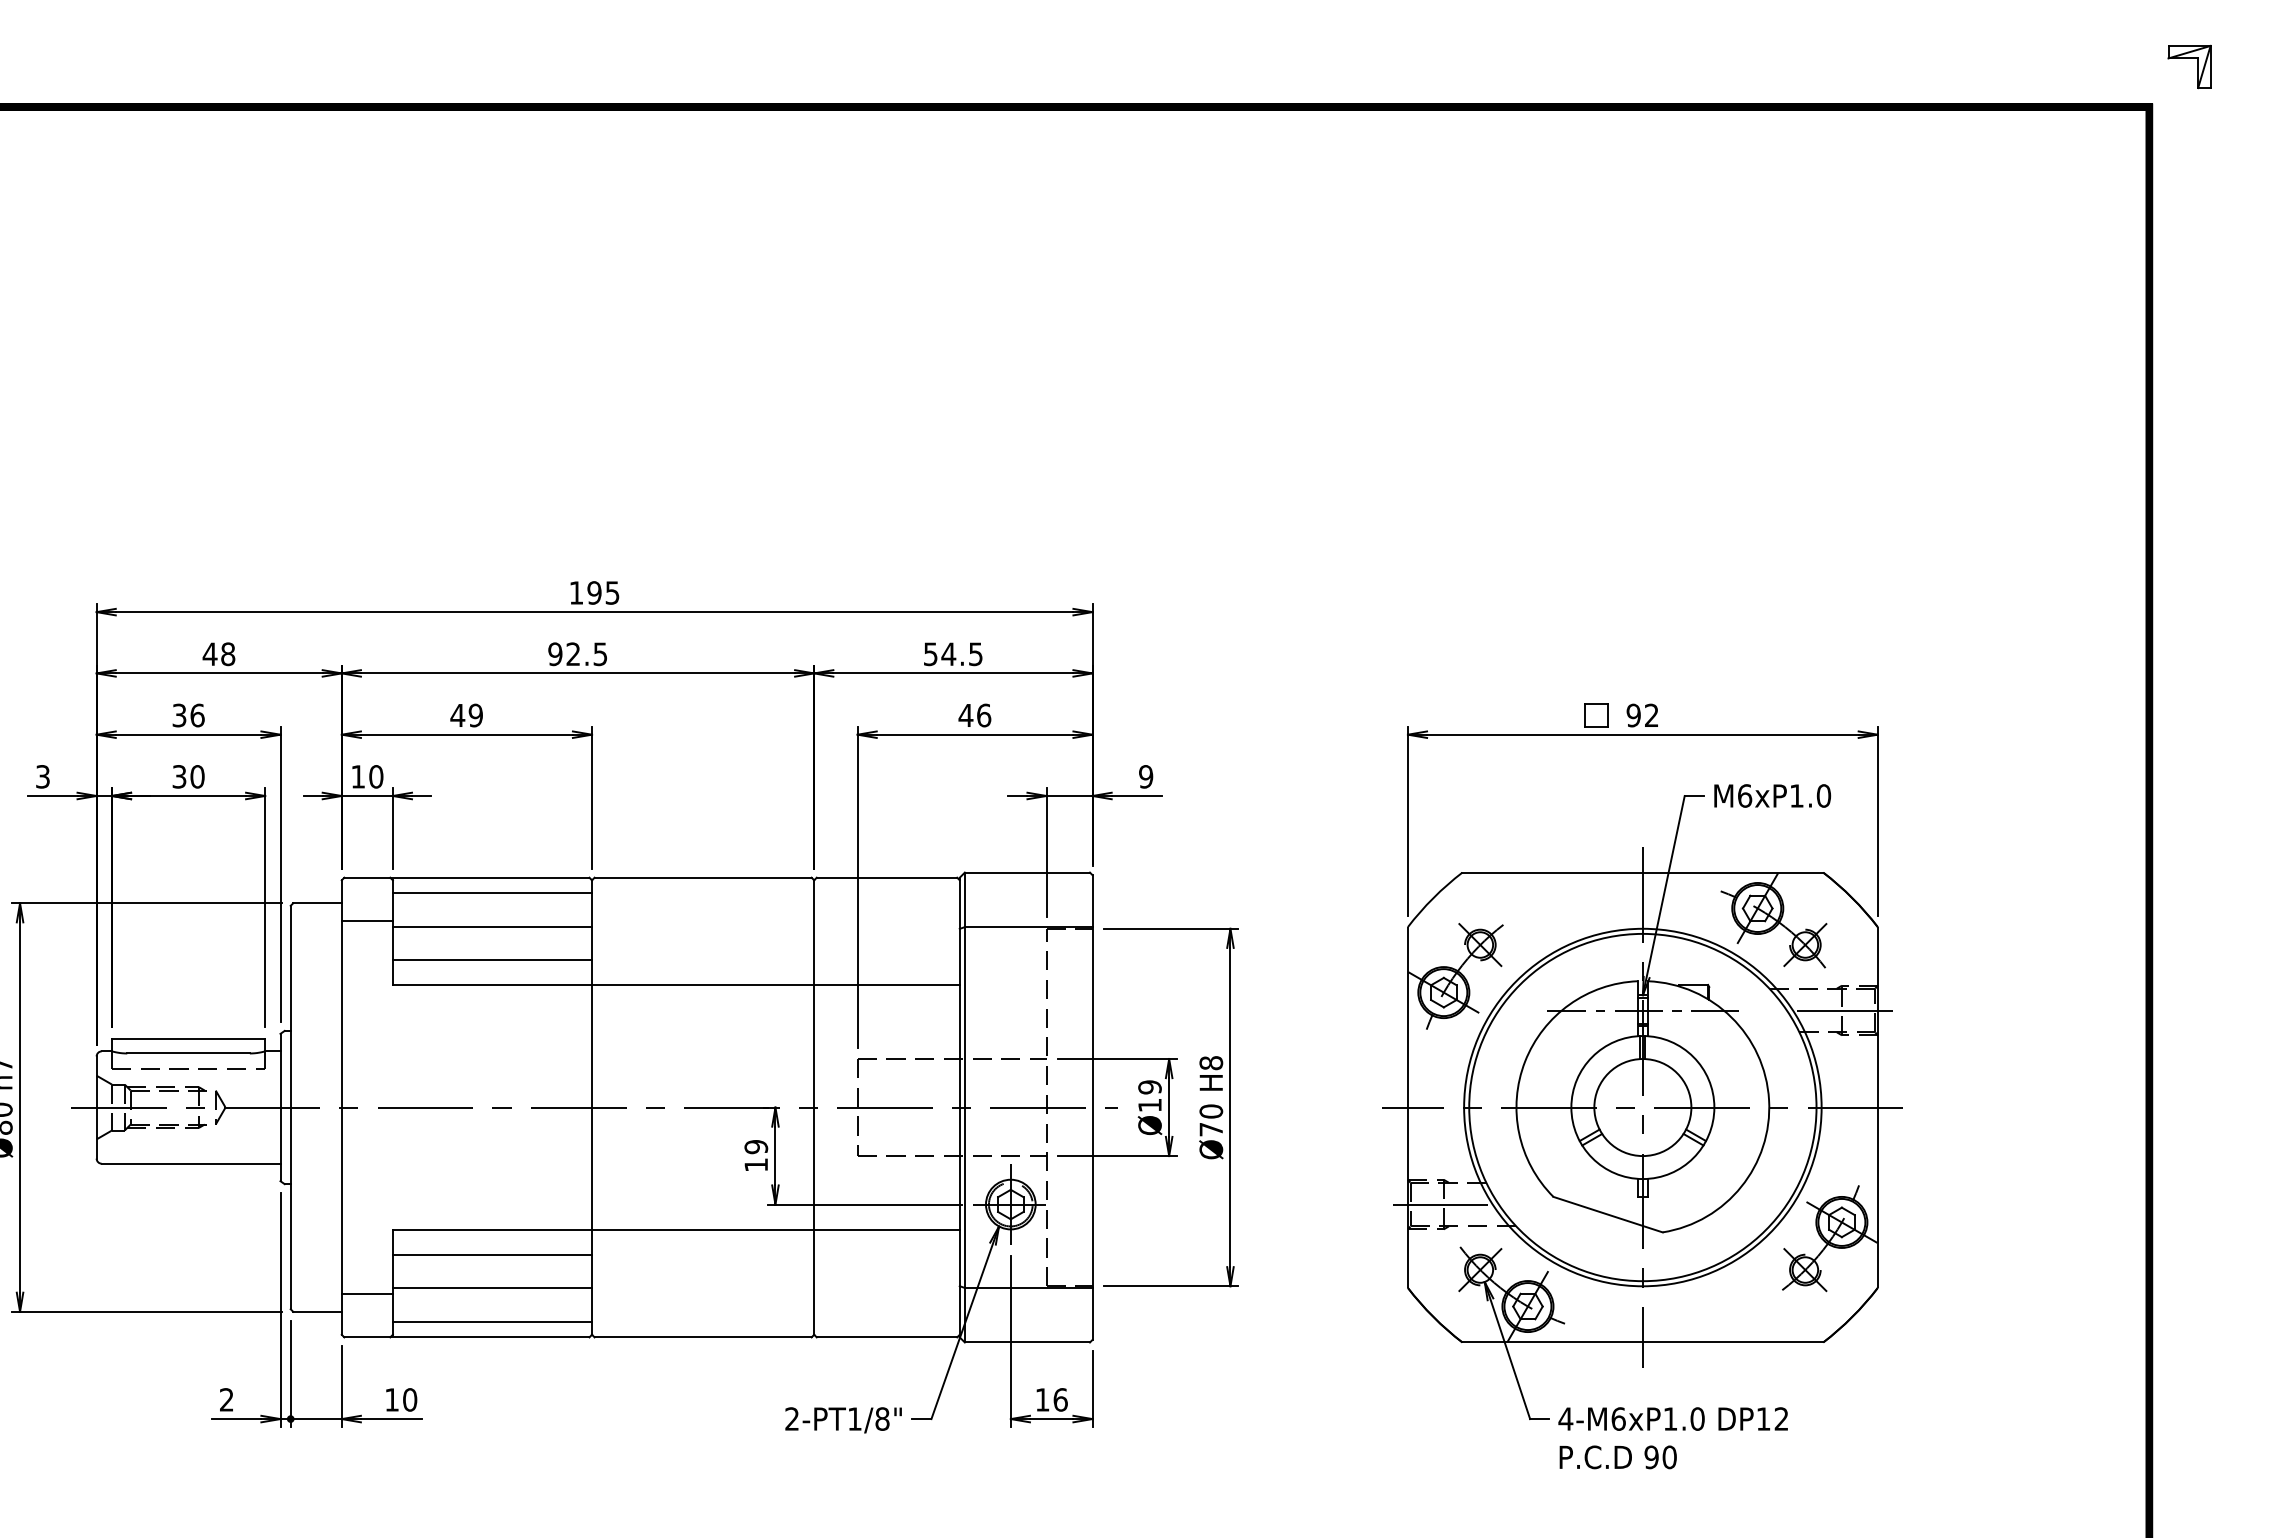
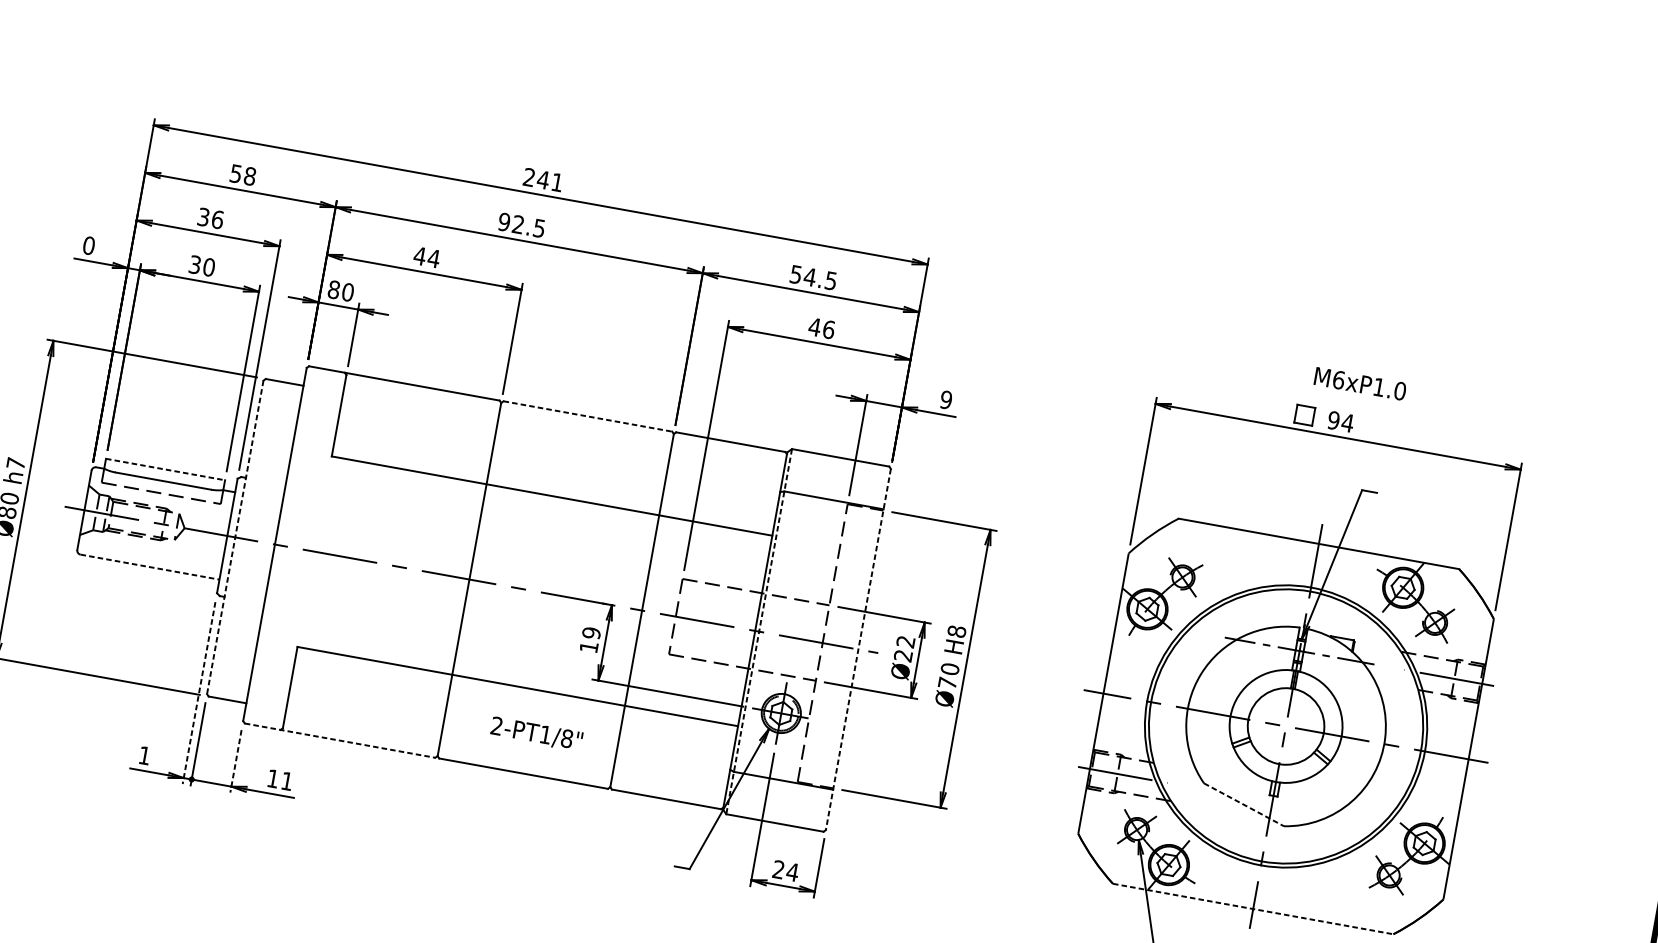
text: (594, 592) -> (543, 179), 195 -> 241
text: (209, 654) -> (235, 173), 48 -> 58
text: (1651, 714) -> (1347, 422), 92 -> 94
text: (475, 715) -> (433, 258), 49 -> 44
text: (43, 776) -> (89, 245), 3 -> 0
text: (358, 776) -> (334, 289), 10 -> 80
text: (1772, 795) -> (1360, 383), moved
line: (703, 877) -> (588, 416), solid -> dashed
line: (492, 892) -> (422, 398), removed
line: (366, 920) -> (320, 402), removed
line: (492, 926) -> (417, 424), removed
line: (492, 960) -> (412, 451), removed
line: (188, 1038) -> (165, 469), solid -> dashed
text: (1149, 1096) -> (904, 648), Ø19 -> Ø22
line: (290, 1107) -> (235, 537), solid -> dashed
line: (964, 1107) -> (758, 631), solid -> dashed
line: (1092, 1108) -> (858, 650), solid -> dashed
line: (191, 1163) -> (150, 567), solid -> dashed
line: (1608, 1214) -> (1244, 804), solid -> dashed
line: (492, 1254) -> (371, 679), removed
line: (492, 1288) -> (366, 706), removed
line: (366, 1294) -> (268, 693), removed
line: (280, 1310) -> (198, 693), solid -> dashed
line: (492, 1322) -> (362, 732), removed
line: (466, 1337) -> (339, 740), solid -> dashed
line: (1643, 1342) -> (1253, 909), solid -> dashed
line: (341, 1387) -> (235, 762), solid -> dashed
text: (226, 1399) -> (144, 755), 2 -> 1
text: (410, 1399) -> (287, 781), 10 -> 11
text: (1051, 1399) -> (785, 870), 16 -> 24
text: (843, 1420) -> (536, 734), moved

